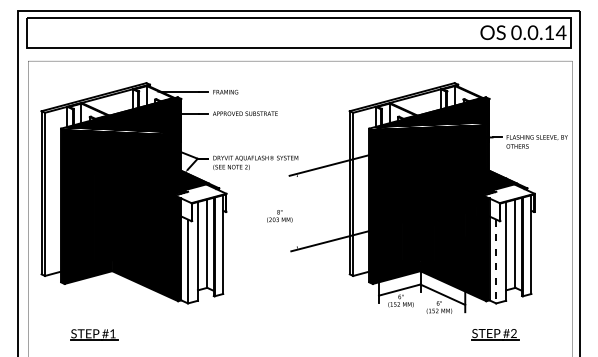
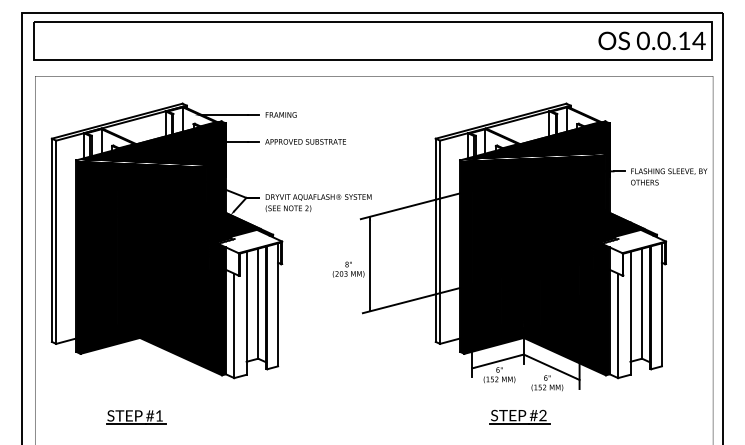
line: (297, 211) -> (370, 263), added
line: (496, 261) -> (618, 325), dashed -> solid
part: (94, 334) -> (136, 416), moved
part: (495, 334) -> (520, 416), moved

